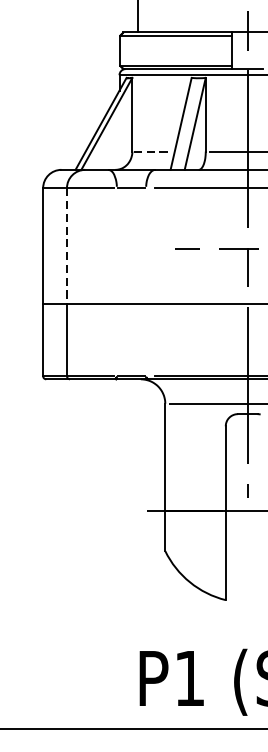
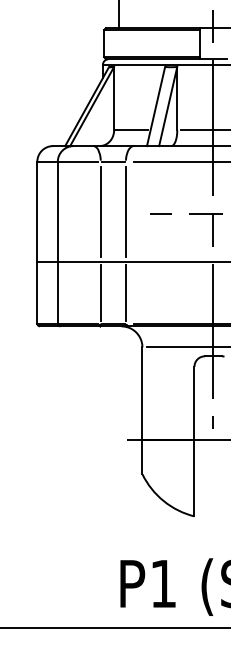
line: (153, 151) -> (132, 130), dashed -> solid
line: (66, 245) -> (57, 211), dashed -> solid
line: (116, 245) -> (100, 211), added
line: (145, 245) -> (125, 211), added
line: (116, 339) -> (100, 292), added
line: (145, 339) -> (125, 292), added

